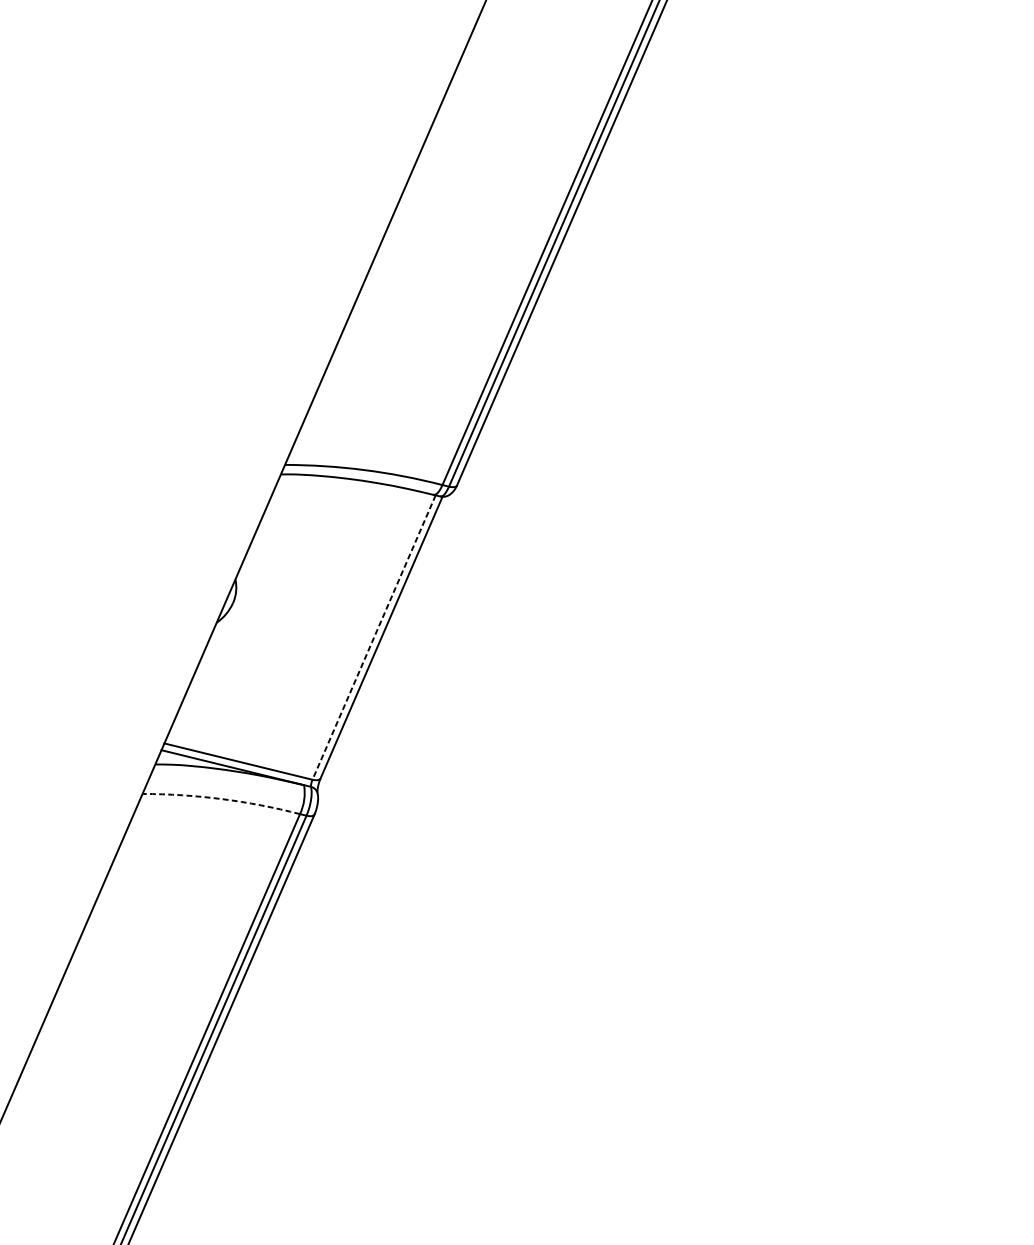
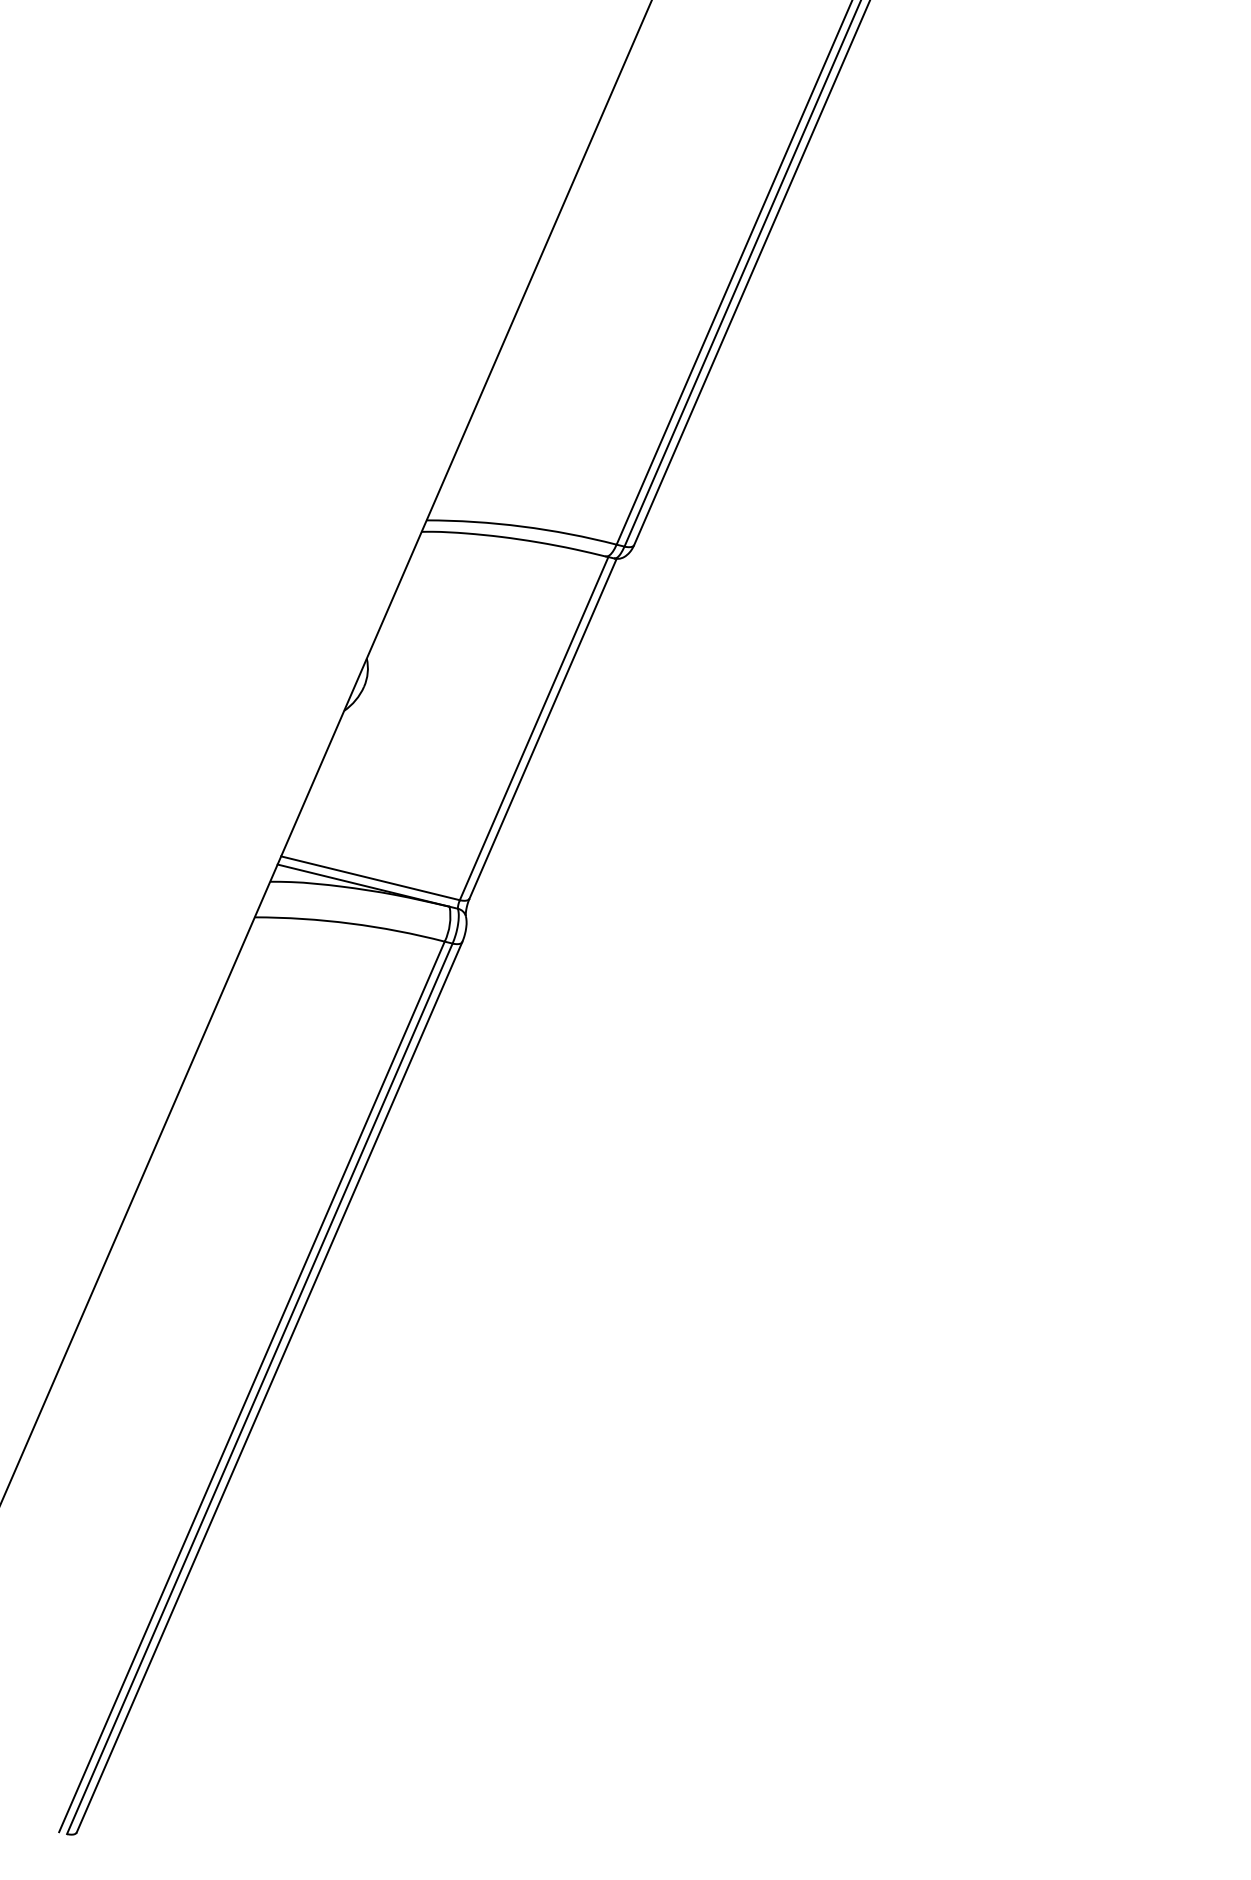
line: (374, 637) -> (534, 728), dashed -> solid
arc: (221, 799) -> (350, 923), dashed -> solid

